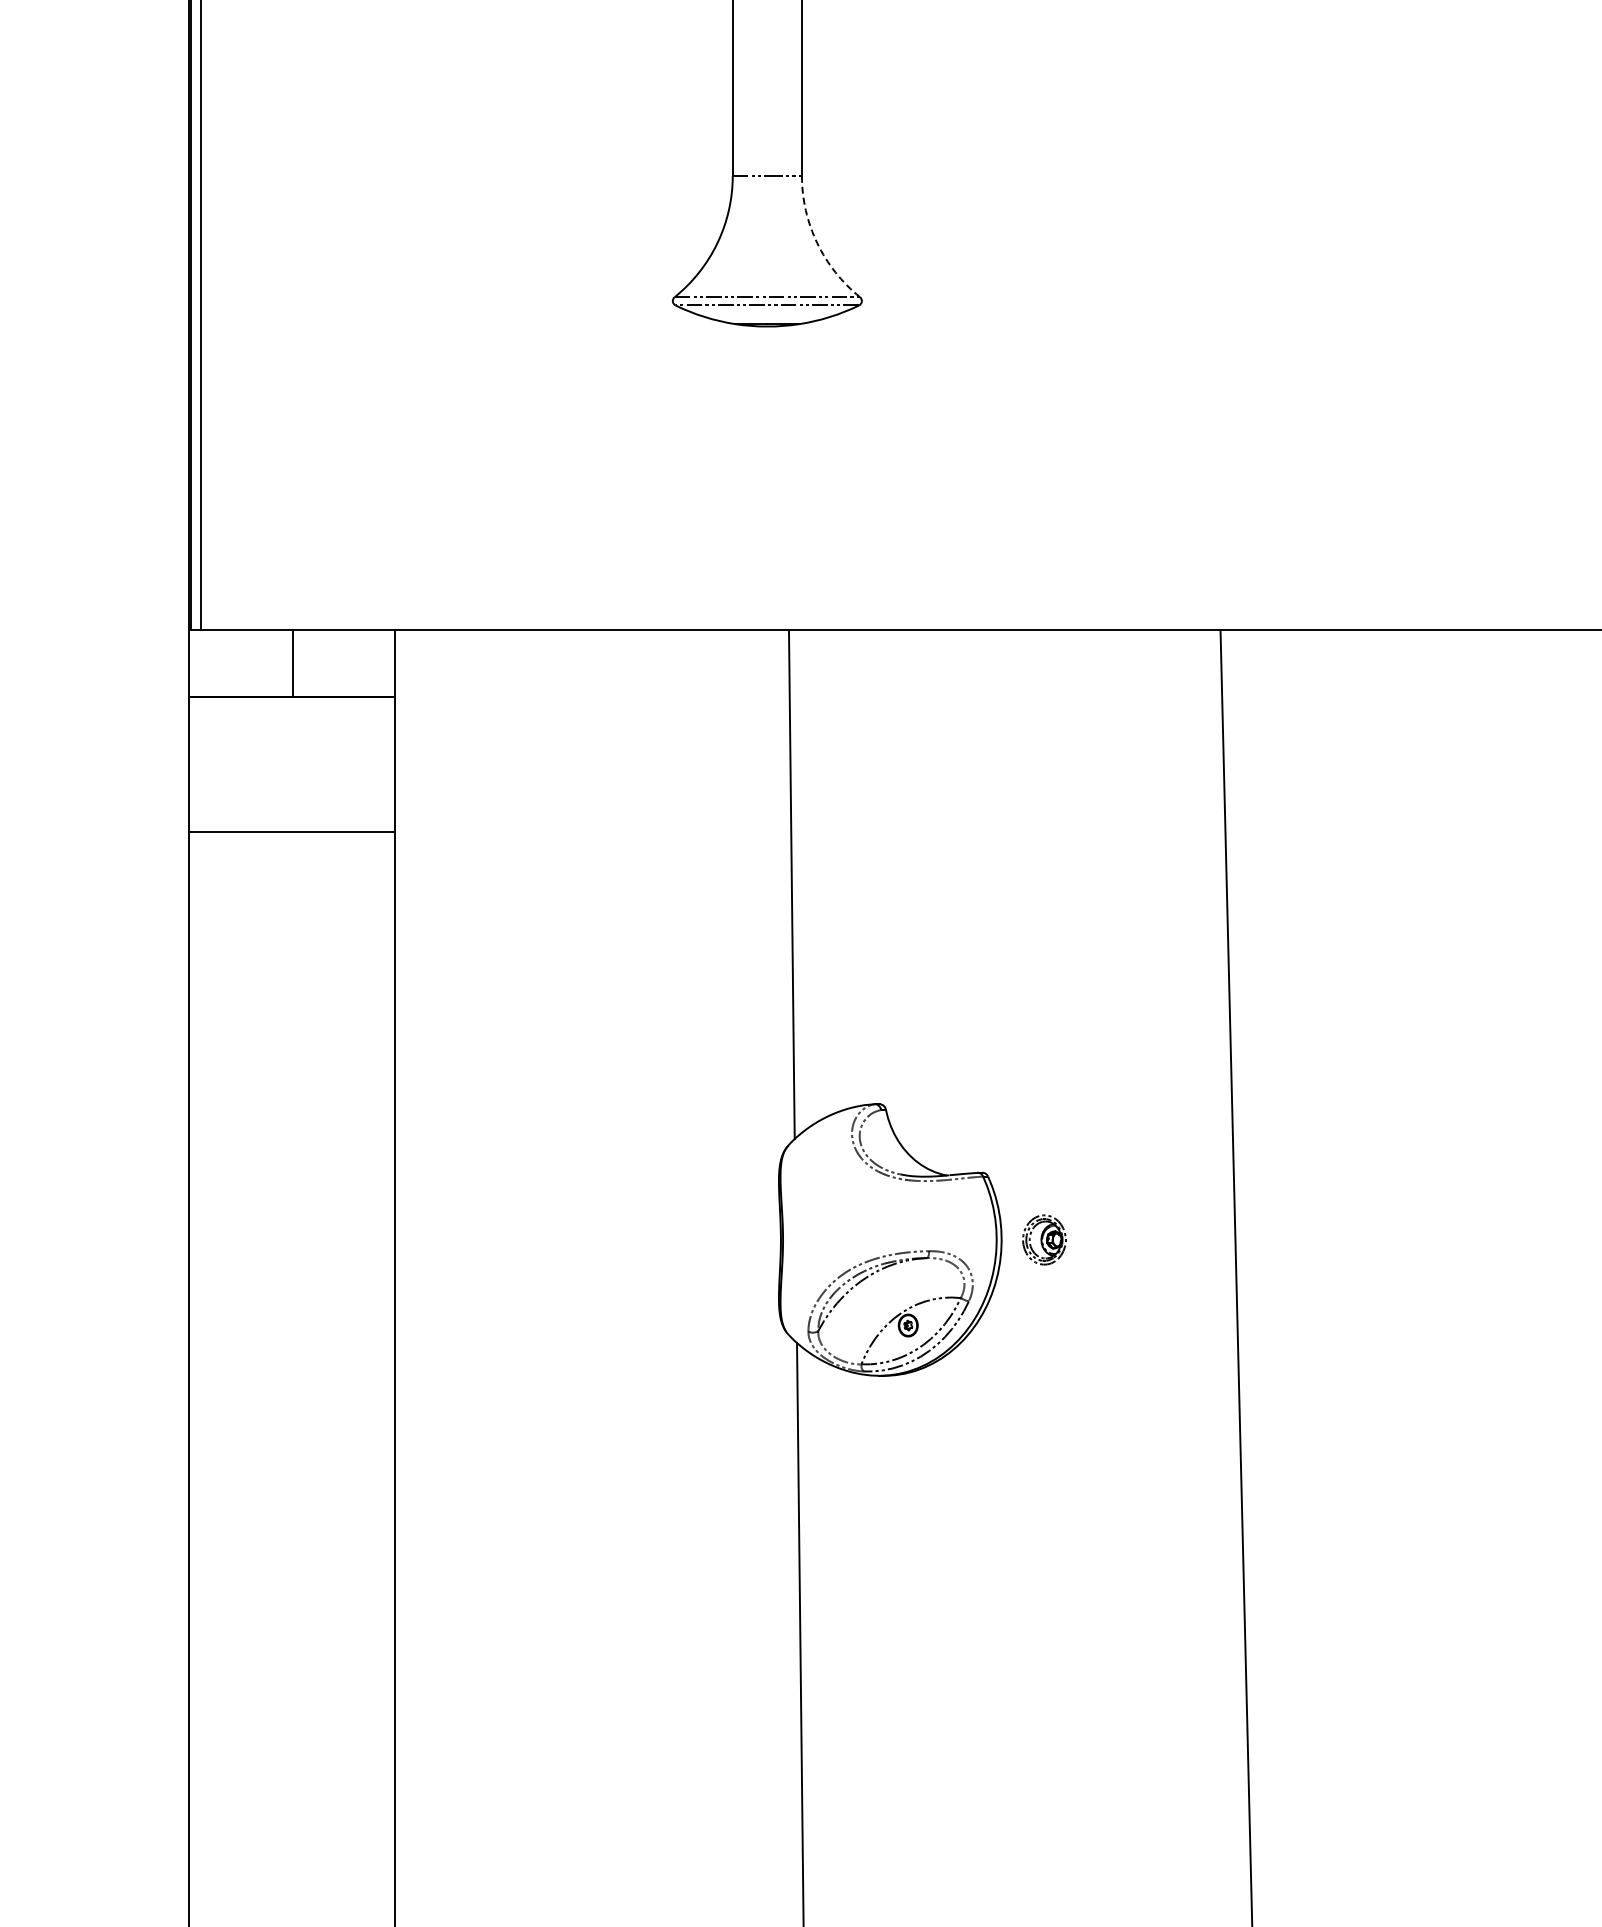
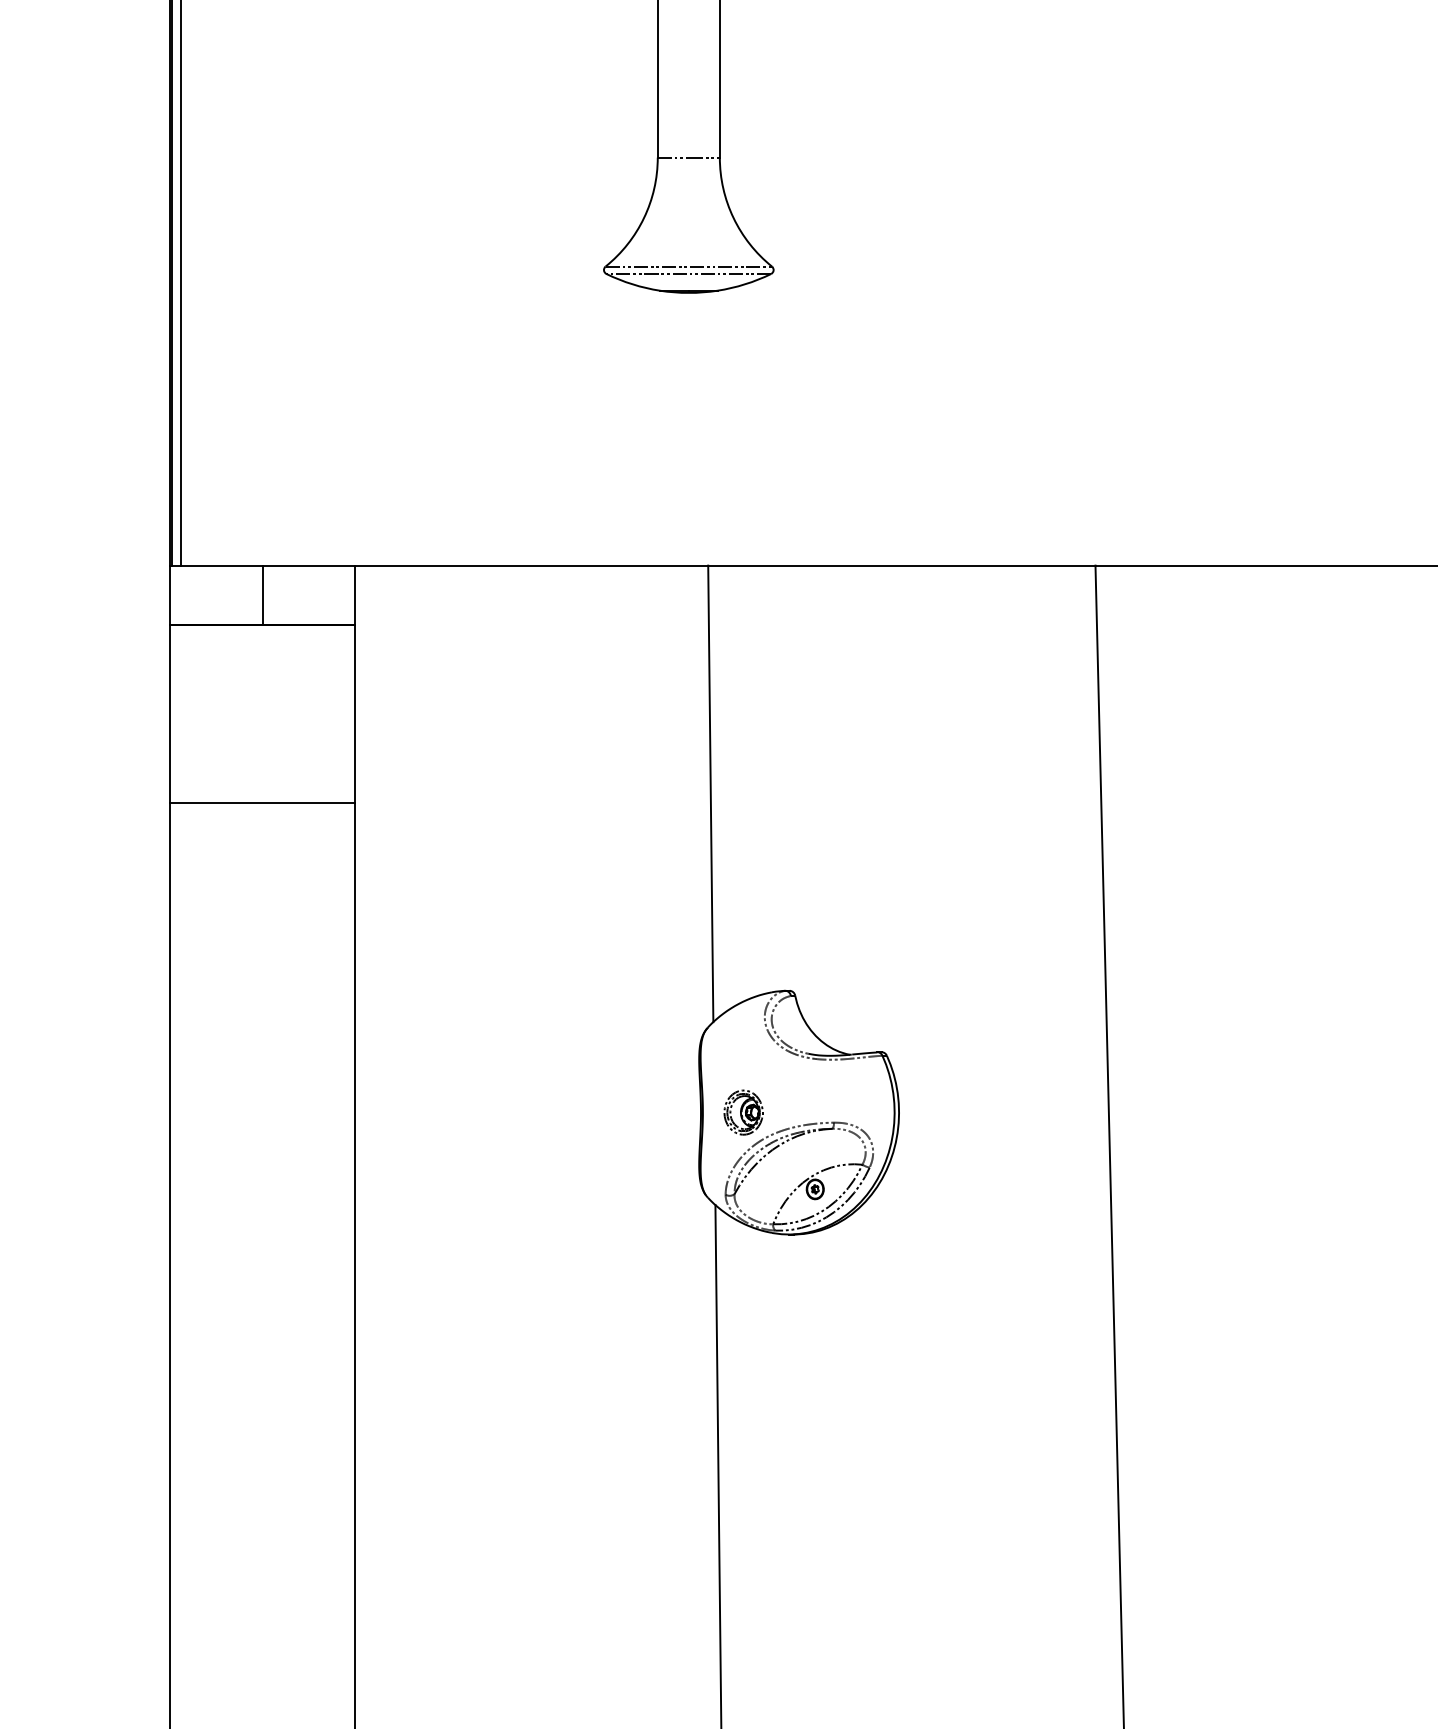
arc: (817, 243) -> (733, 218), dashed -> solid
line: (291, 831) -> (261, 802), moved
part: (1044, 1239) -> (743, 1112), moved

